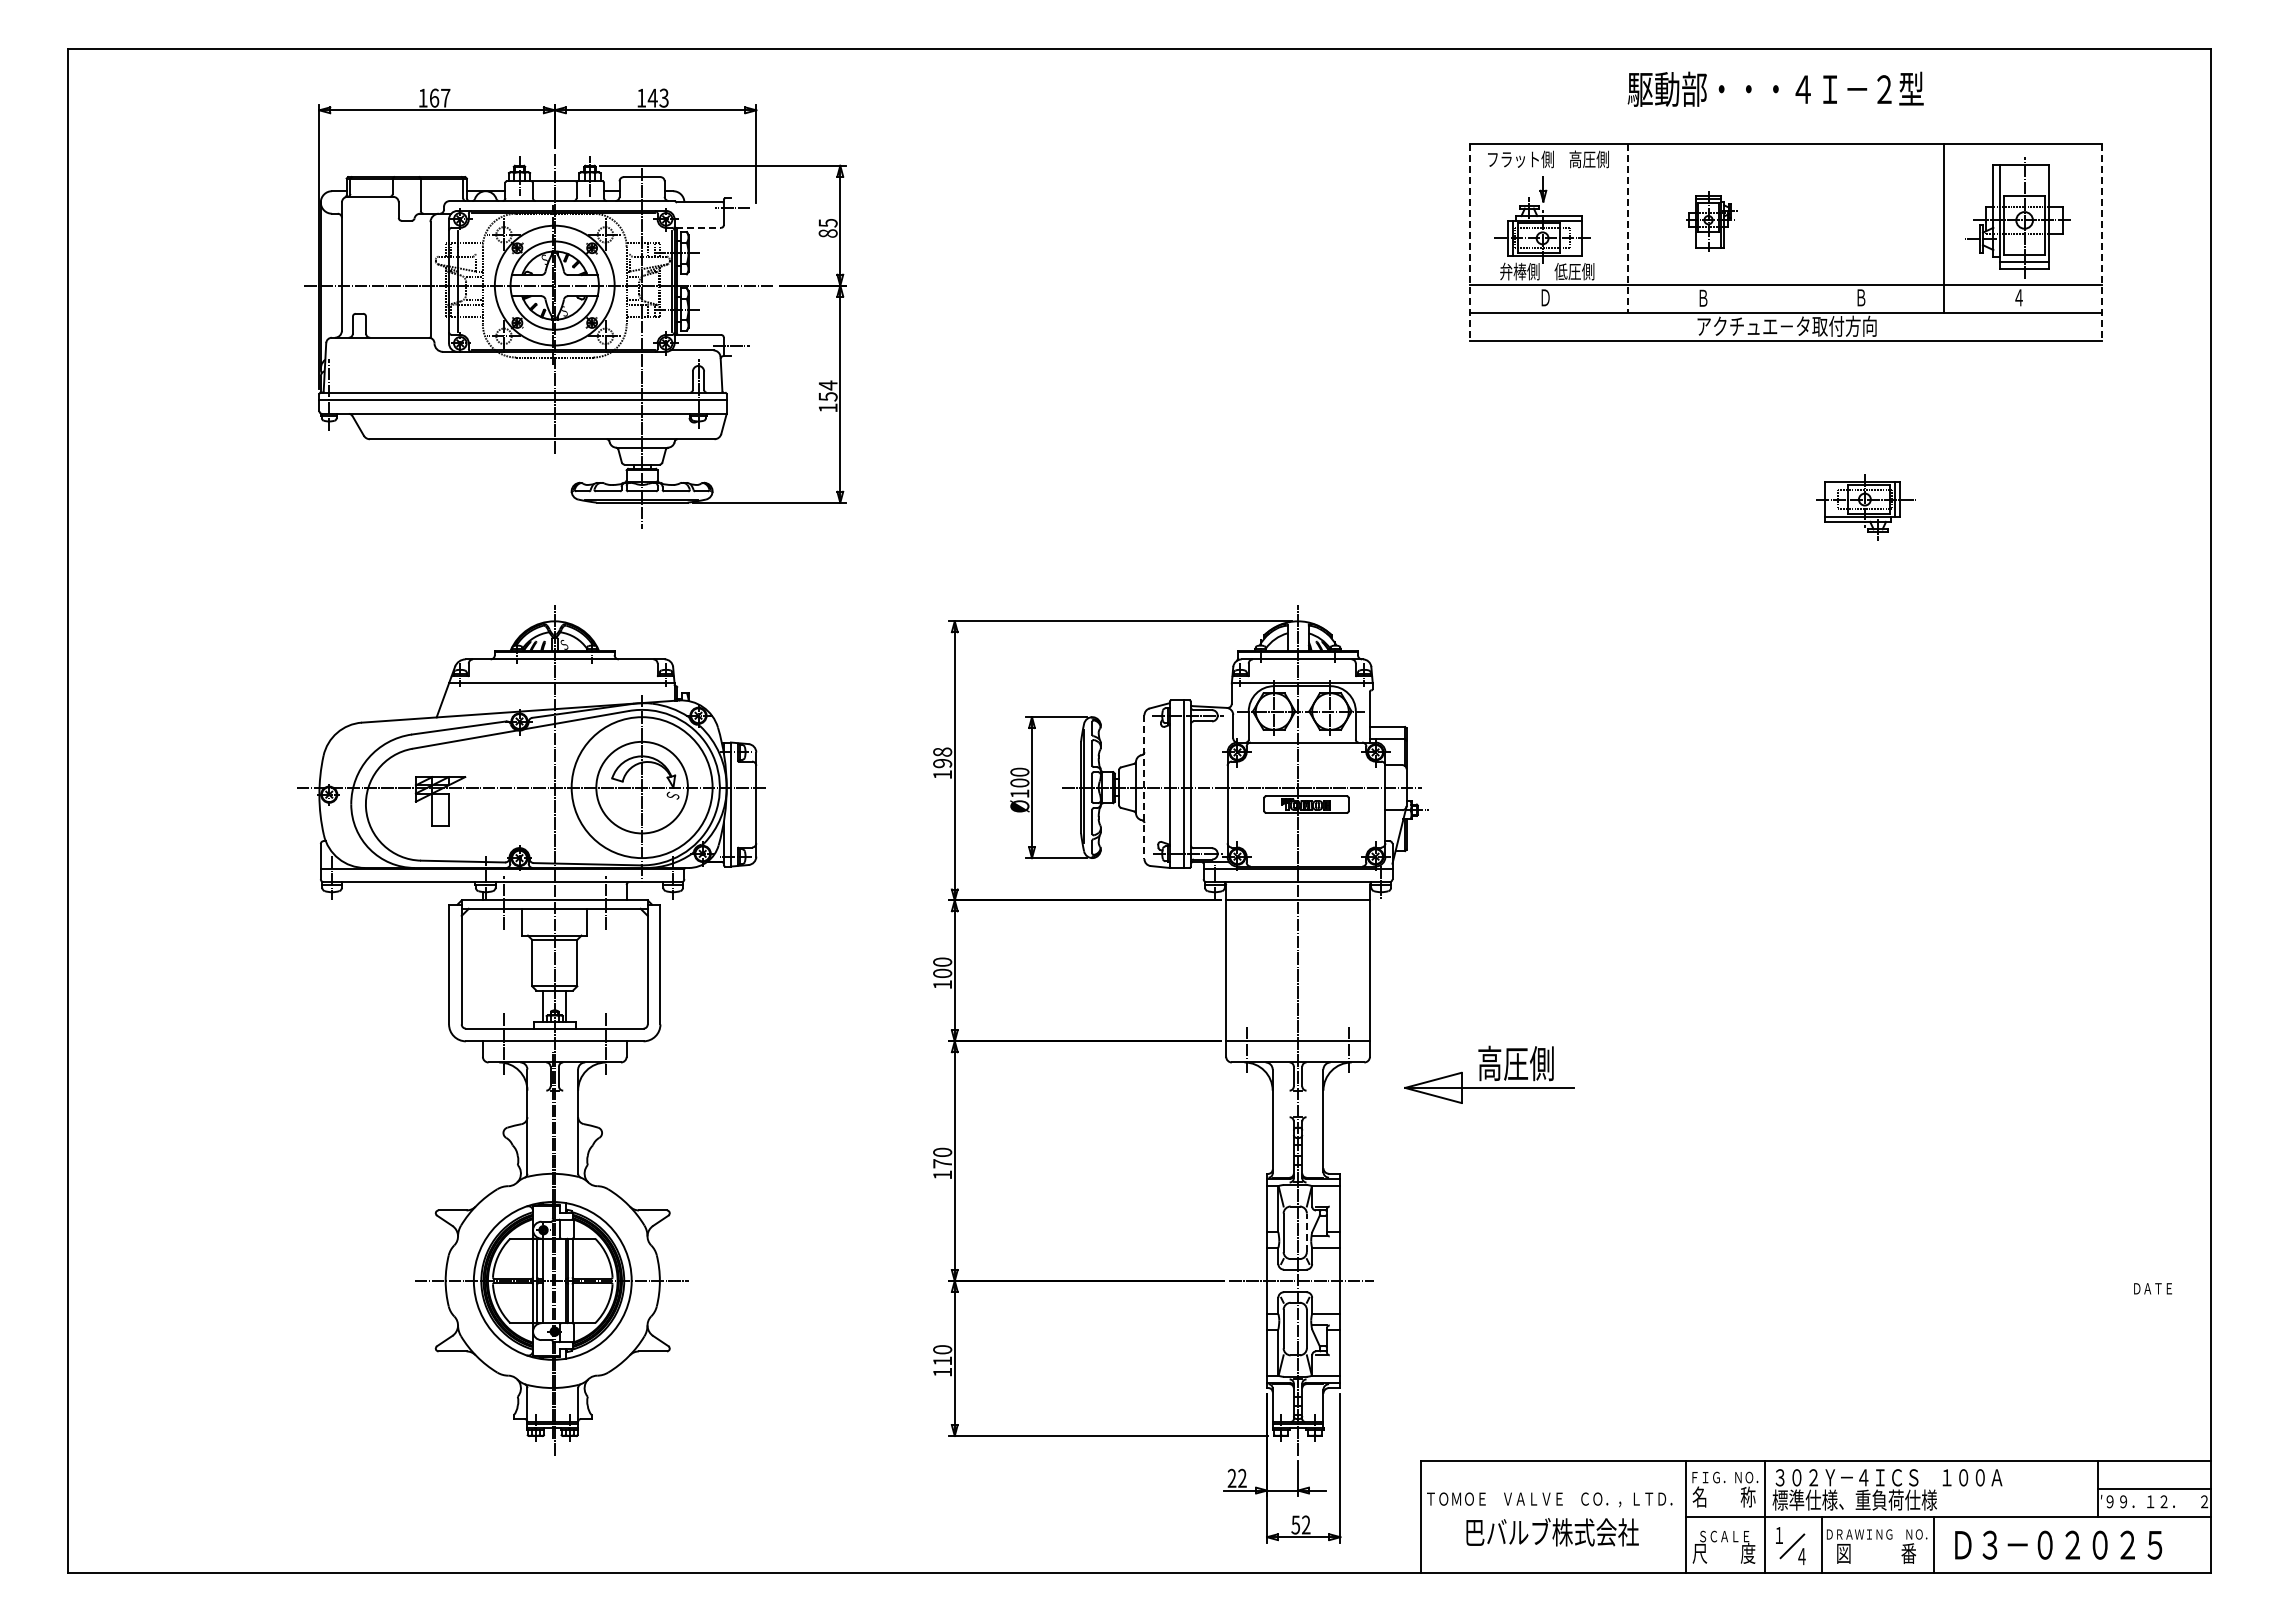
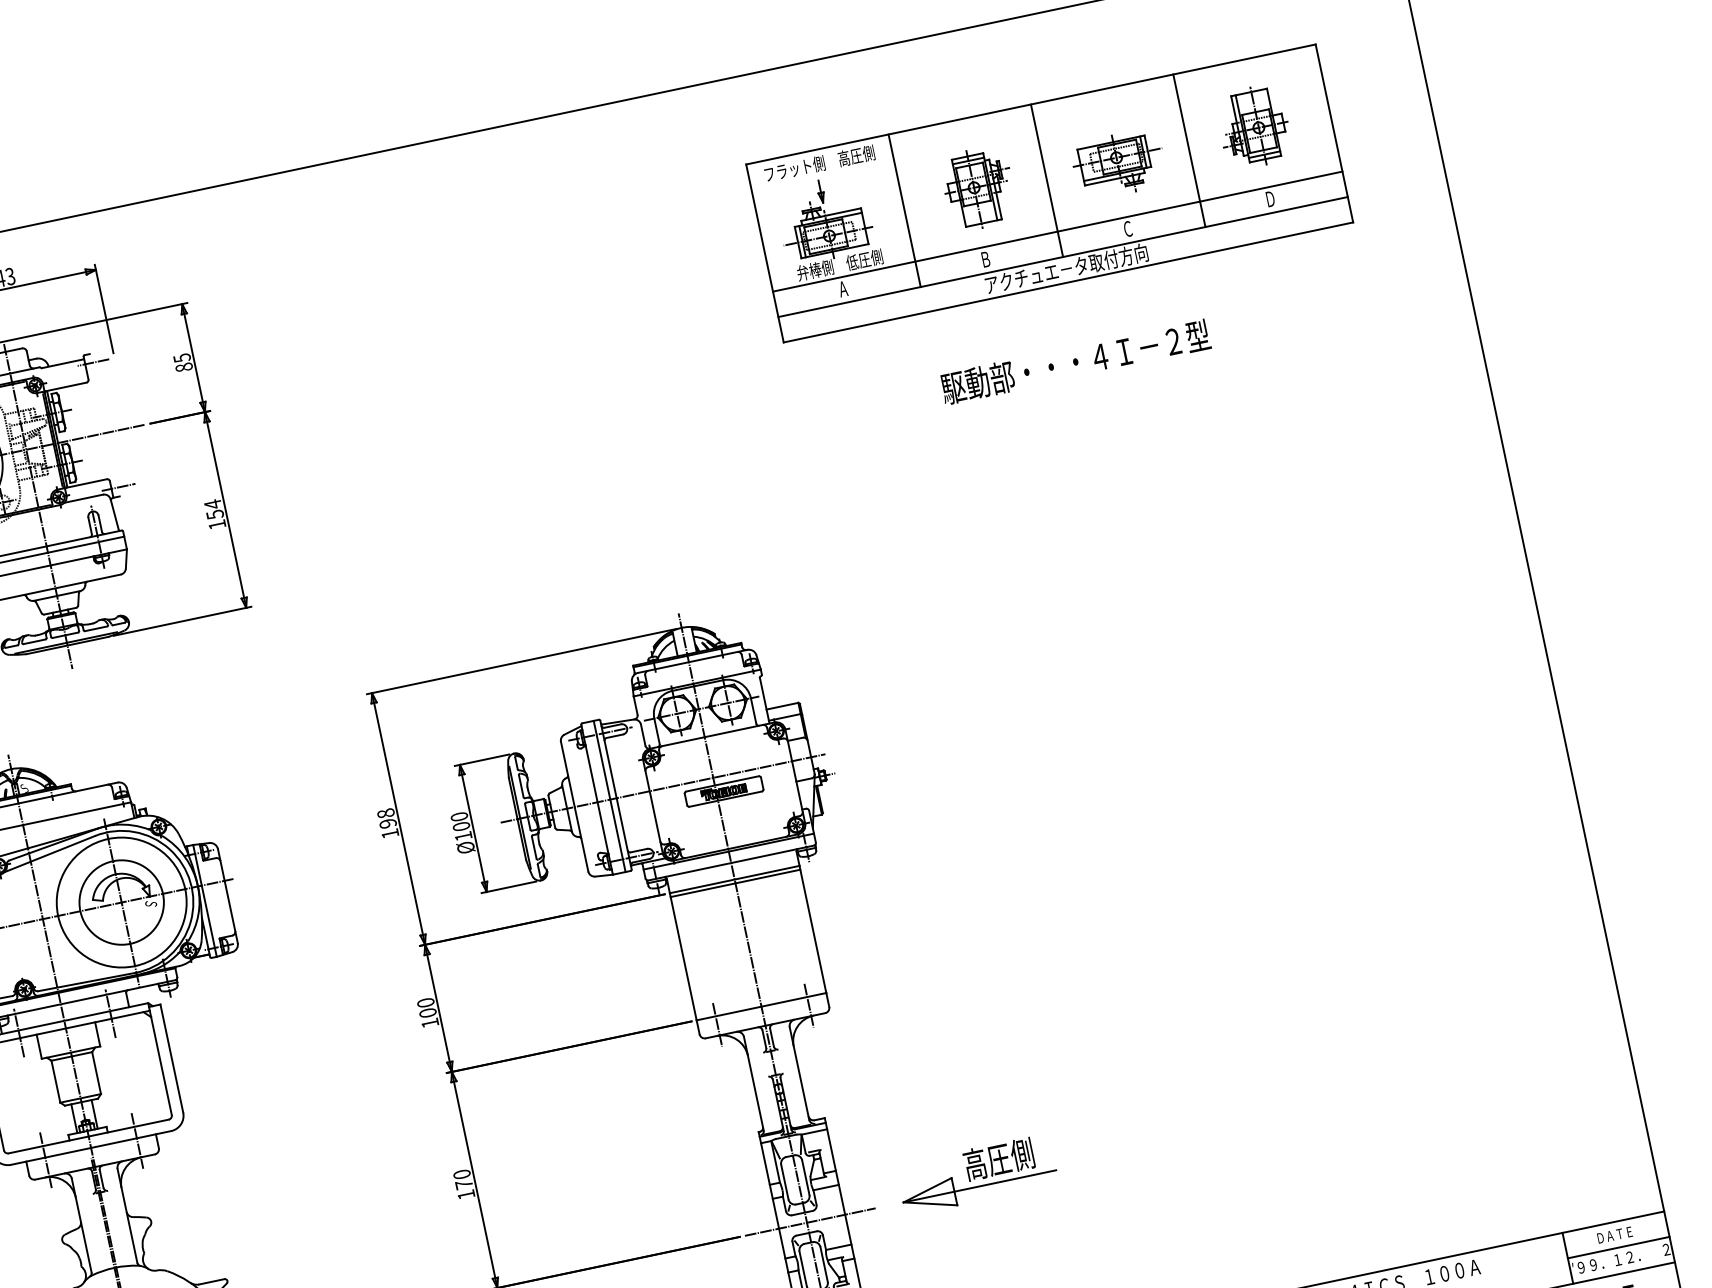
text: (1775, 88) -> (1075, 361), moved
part: (2017, 217) -> (1253, 126), size x0.71
part: (1711, 221) -> (978, 188), size x1.43
line: (698, 227) -> (66, 386), dashed -> solid
line: (1785, 227) -> (1046, 180), added
line: (1628, 228) -> (905, 210), dashed -> solid
line: (1470, 242) -> (765, 253), dashed -> solid
line: (2101, 242) -> (1334, 133), dashed -> solid
text: (1545, 297) -> (843, 288), Ｄ -> Ａ
text: (1861, 297) -> (1128, 228), Ｂ -> Ｃ
text: (2019, 297) -> (1270, 198), ４ -> Ｄ
part: (1865, 507) -> (1118, 164), moved
line: (1144, 787) -> (574, 806), dashed -> solid
line: (1297, 904) -> (734, 883), added
part: (1489, 1074) -> (977, 1174), moved
line: (1306, 1232) -> (805, 1177), dashed -> solid
text: (2152, 1288) -> (1614, 1234), moved

